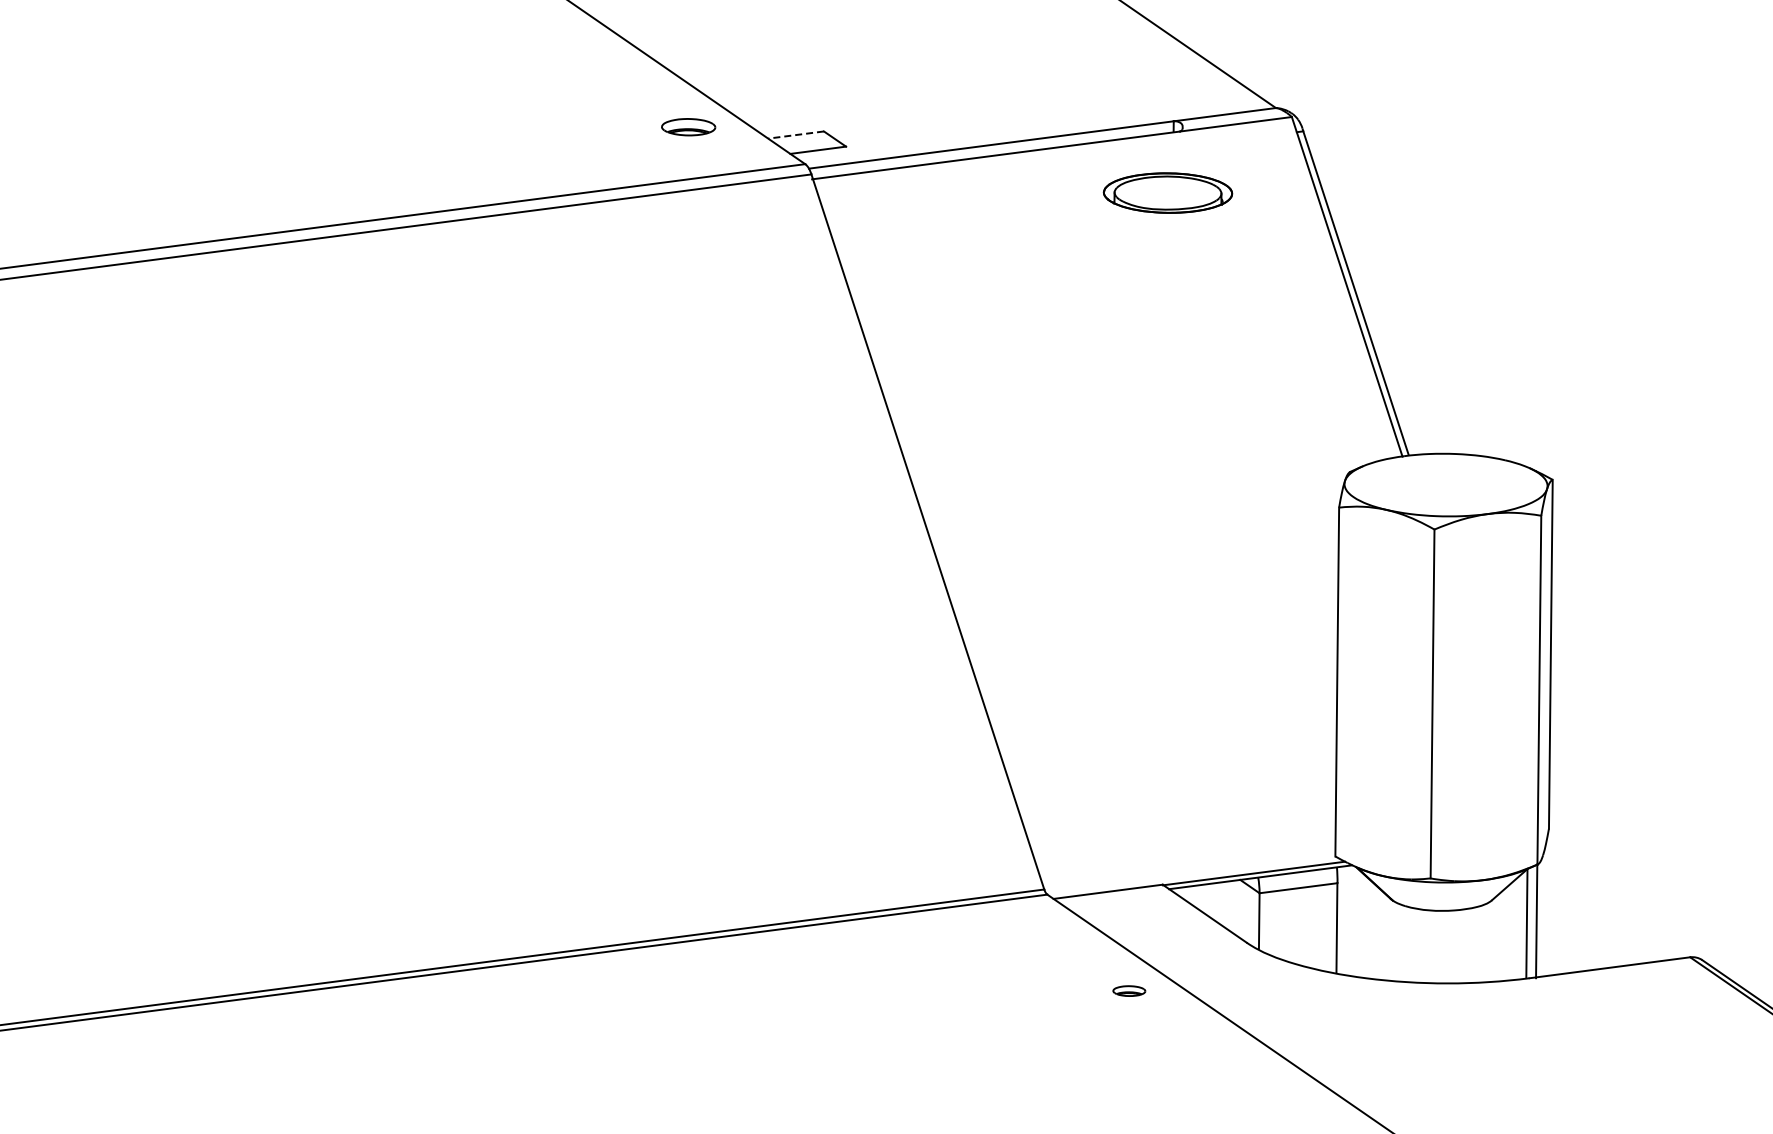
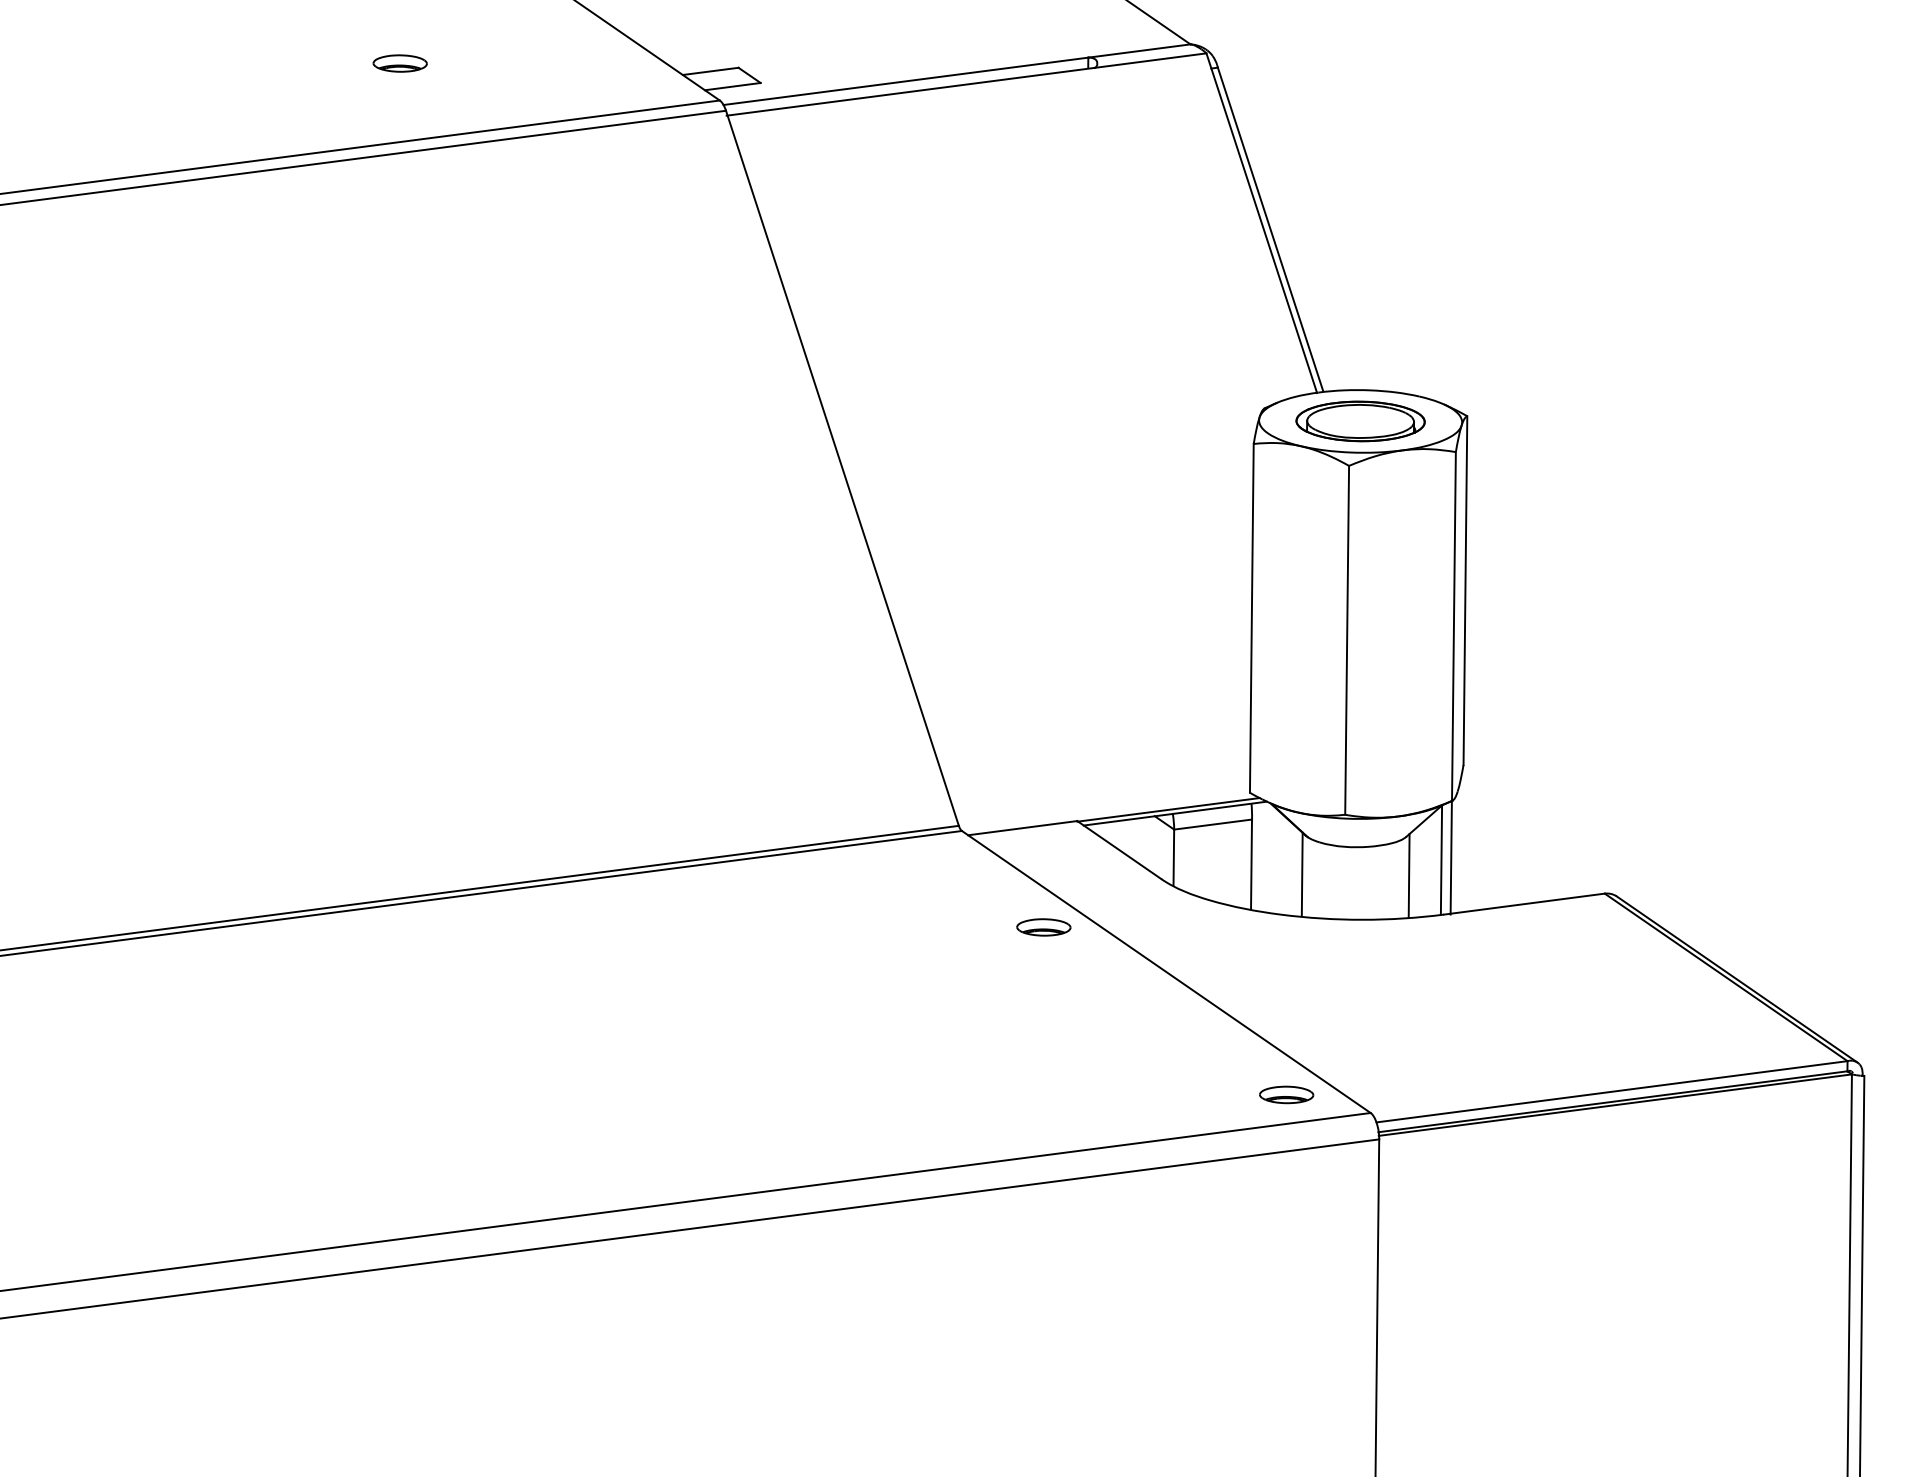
part: (687, 127) -> (399, 63), moved
line: (795, 135) -> (710, 71), dashed -> solid
part: (1167, 193) -> (1360, 421), moved
line: (1386, 938) -> (1301, 874), added
line: (1493, 939) -> (1408, 875), added
part: (1128, 991) -> (1043, 927), size x1.67

